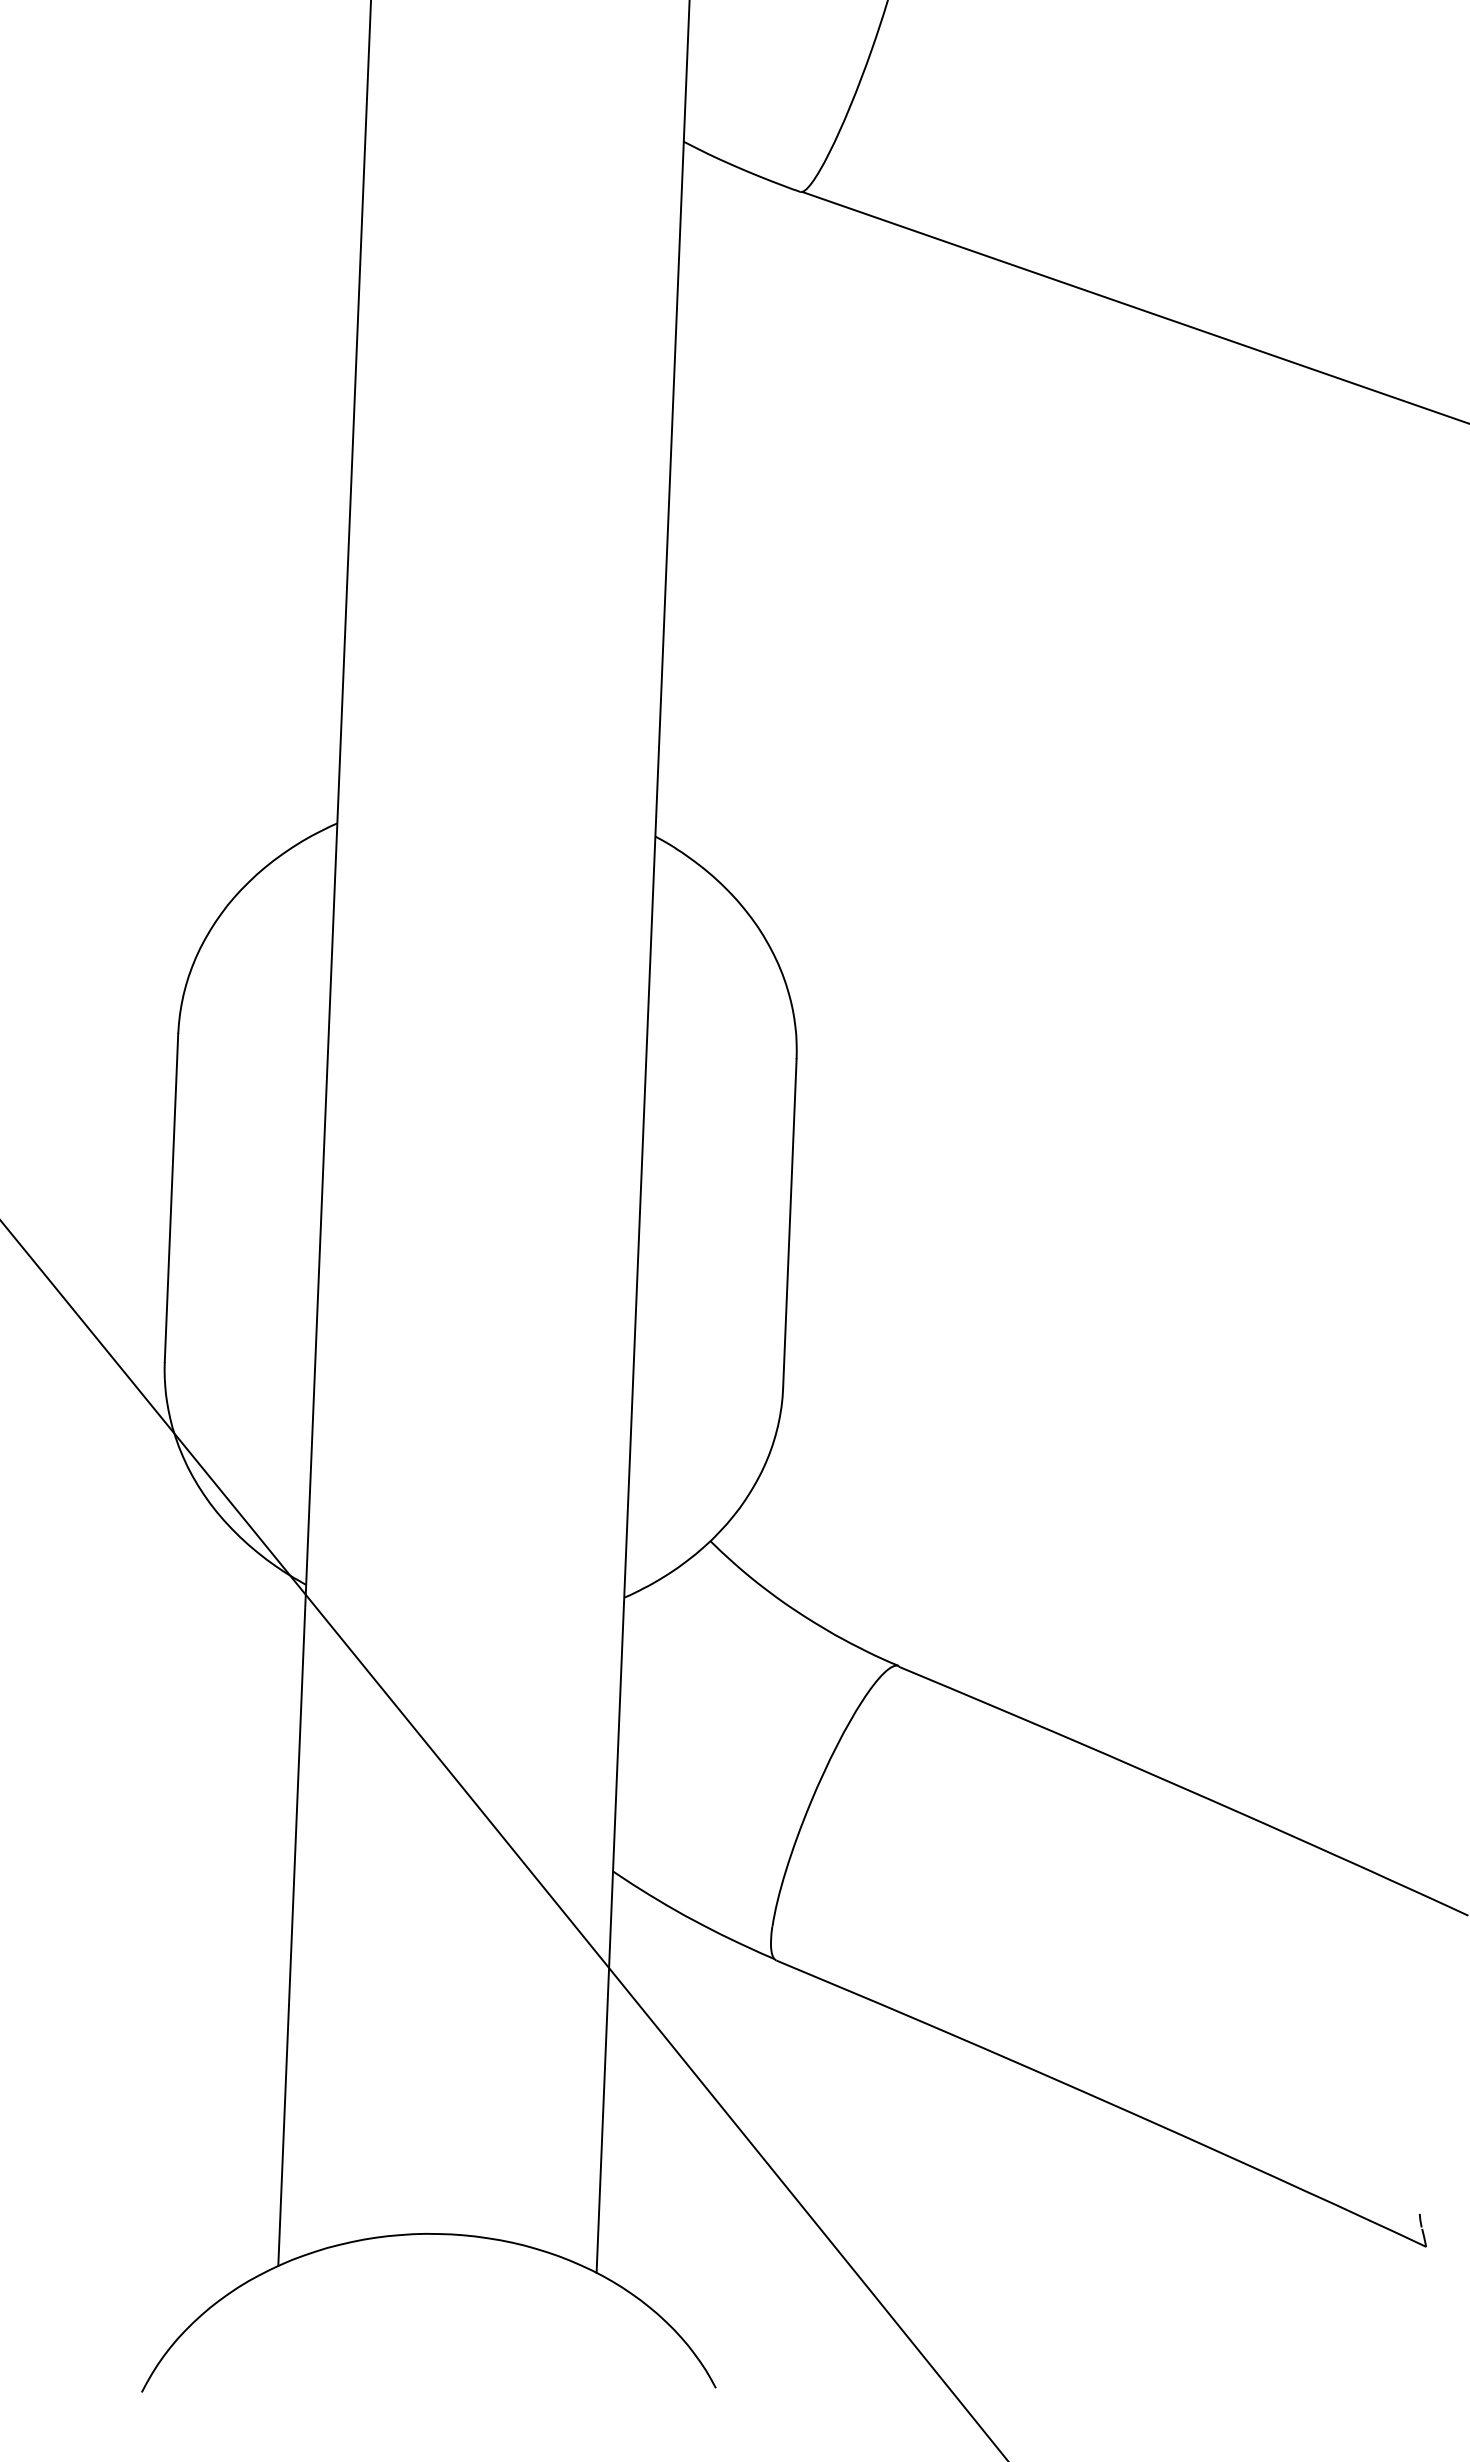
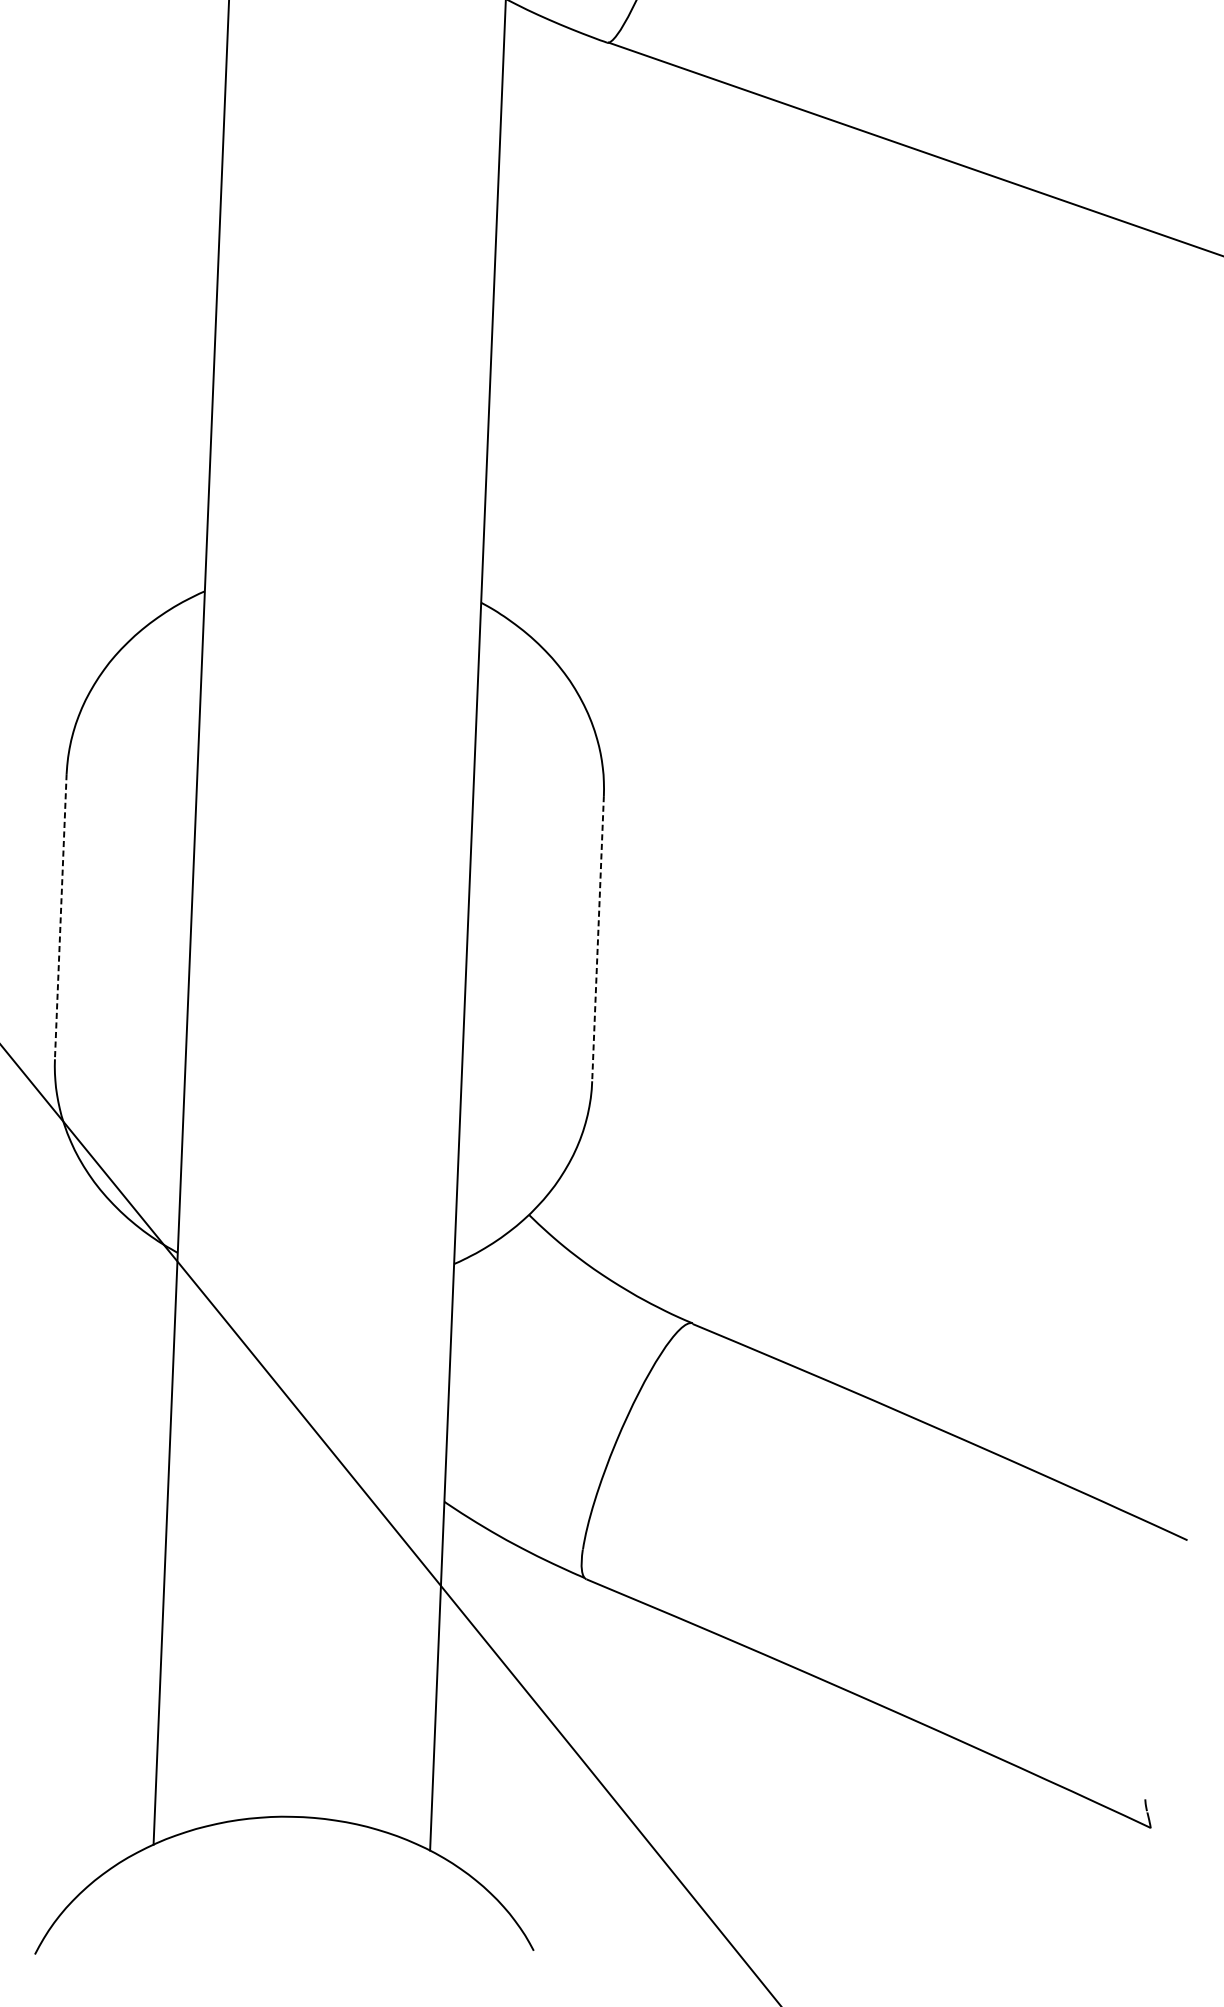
line: (171, 1198) -> (60, 917), solid -> dashed
line: (789, 1223) -> (597, 938), solid -> dashed

